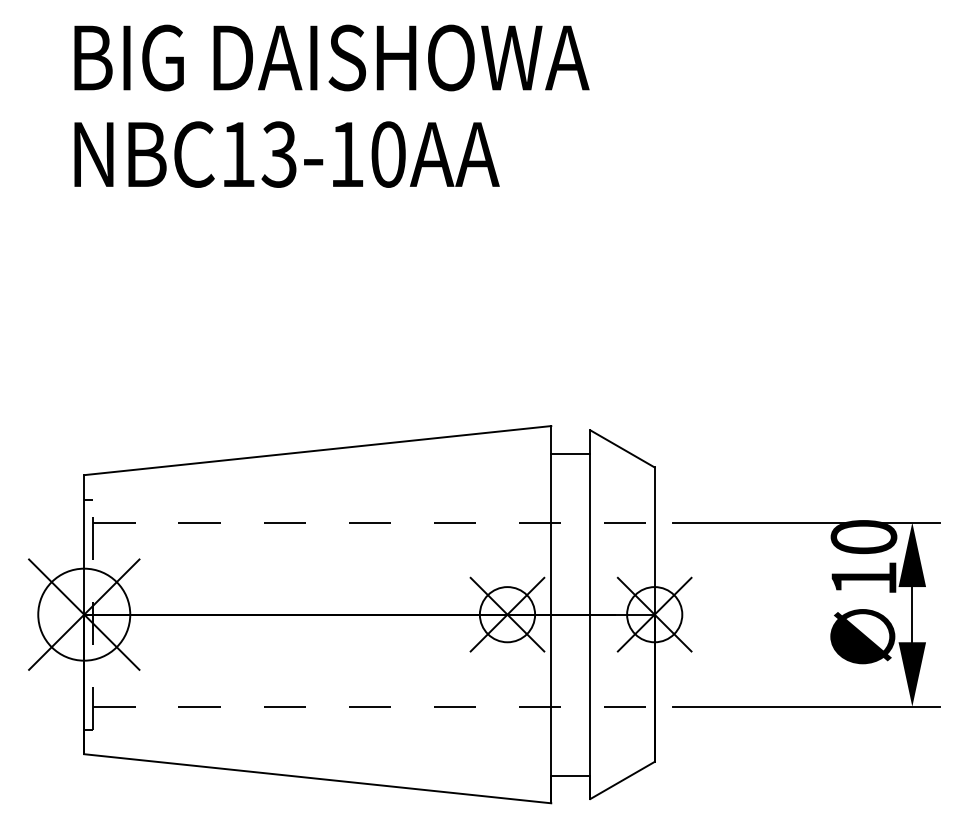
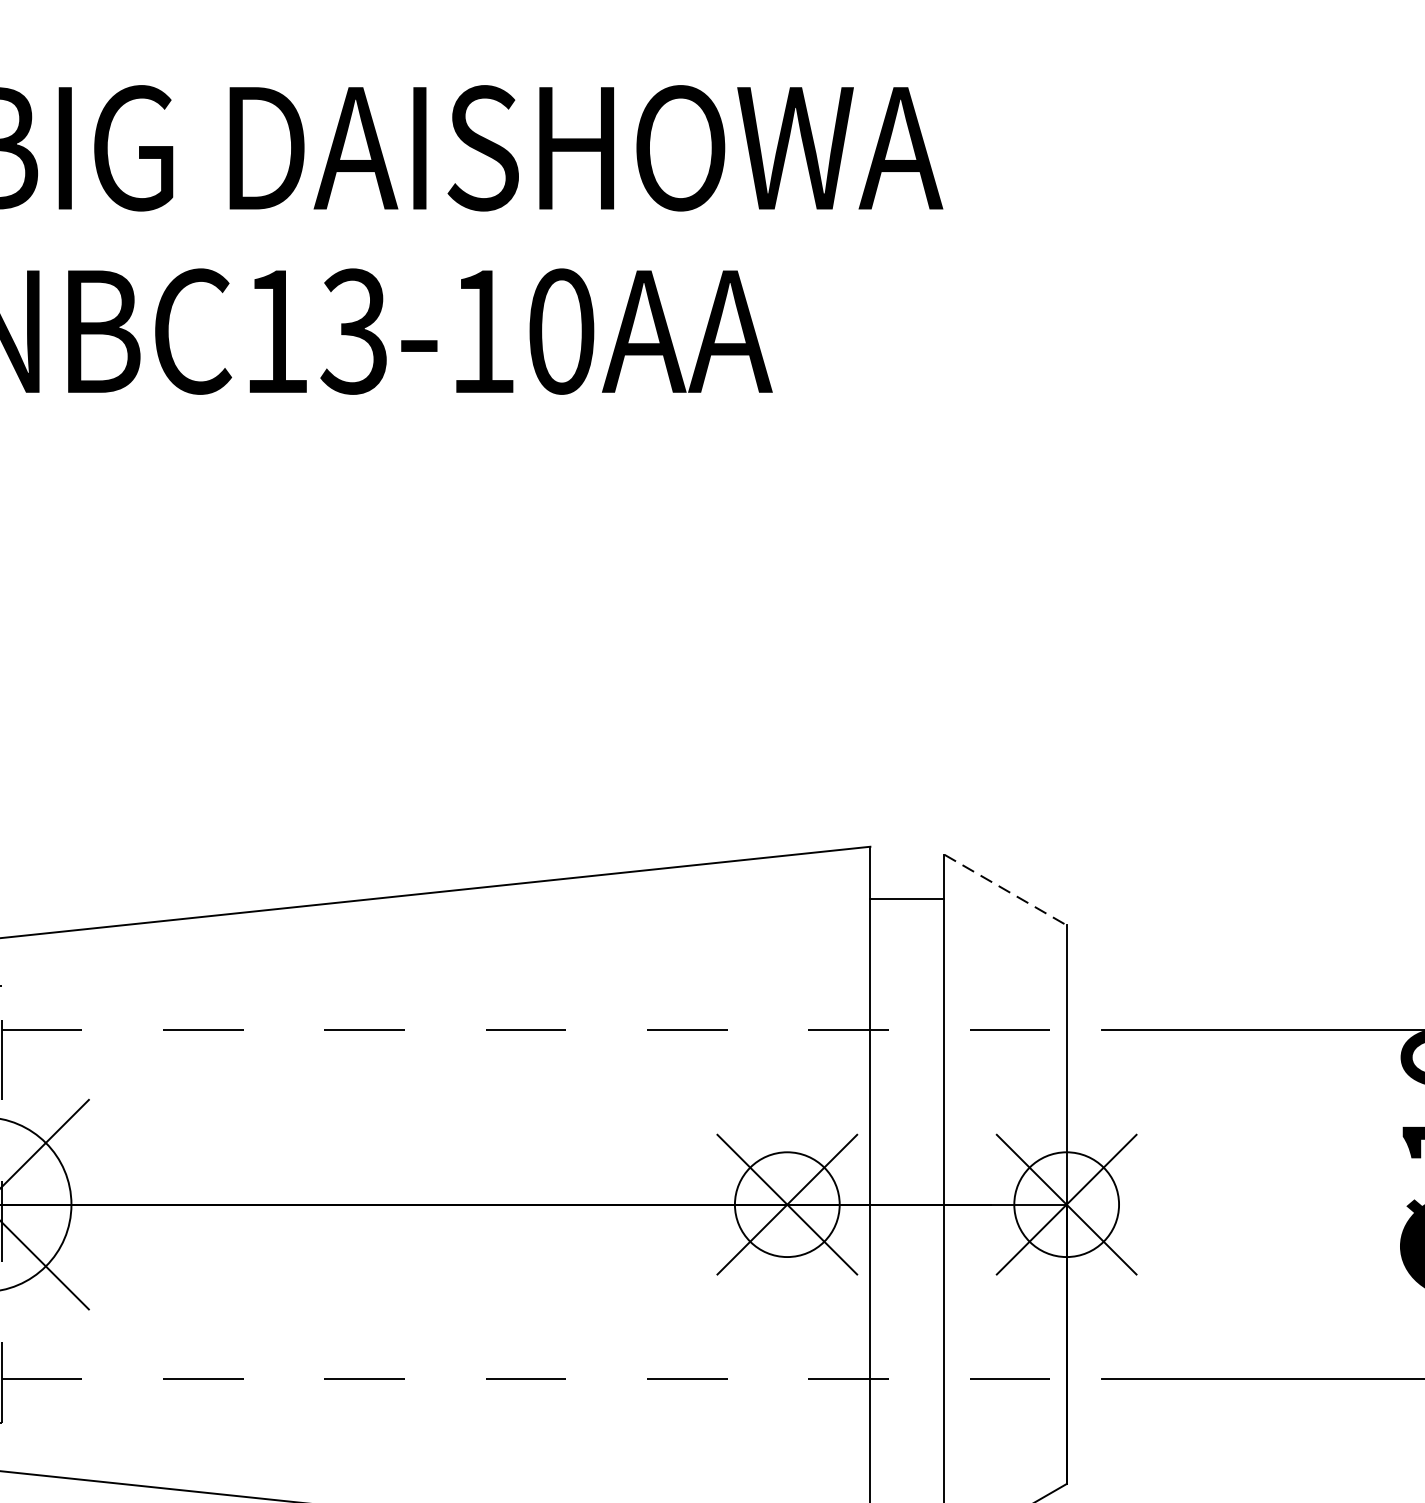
line: (622, 449) -> (1005, 891), solid -> dashed

